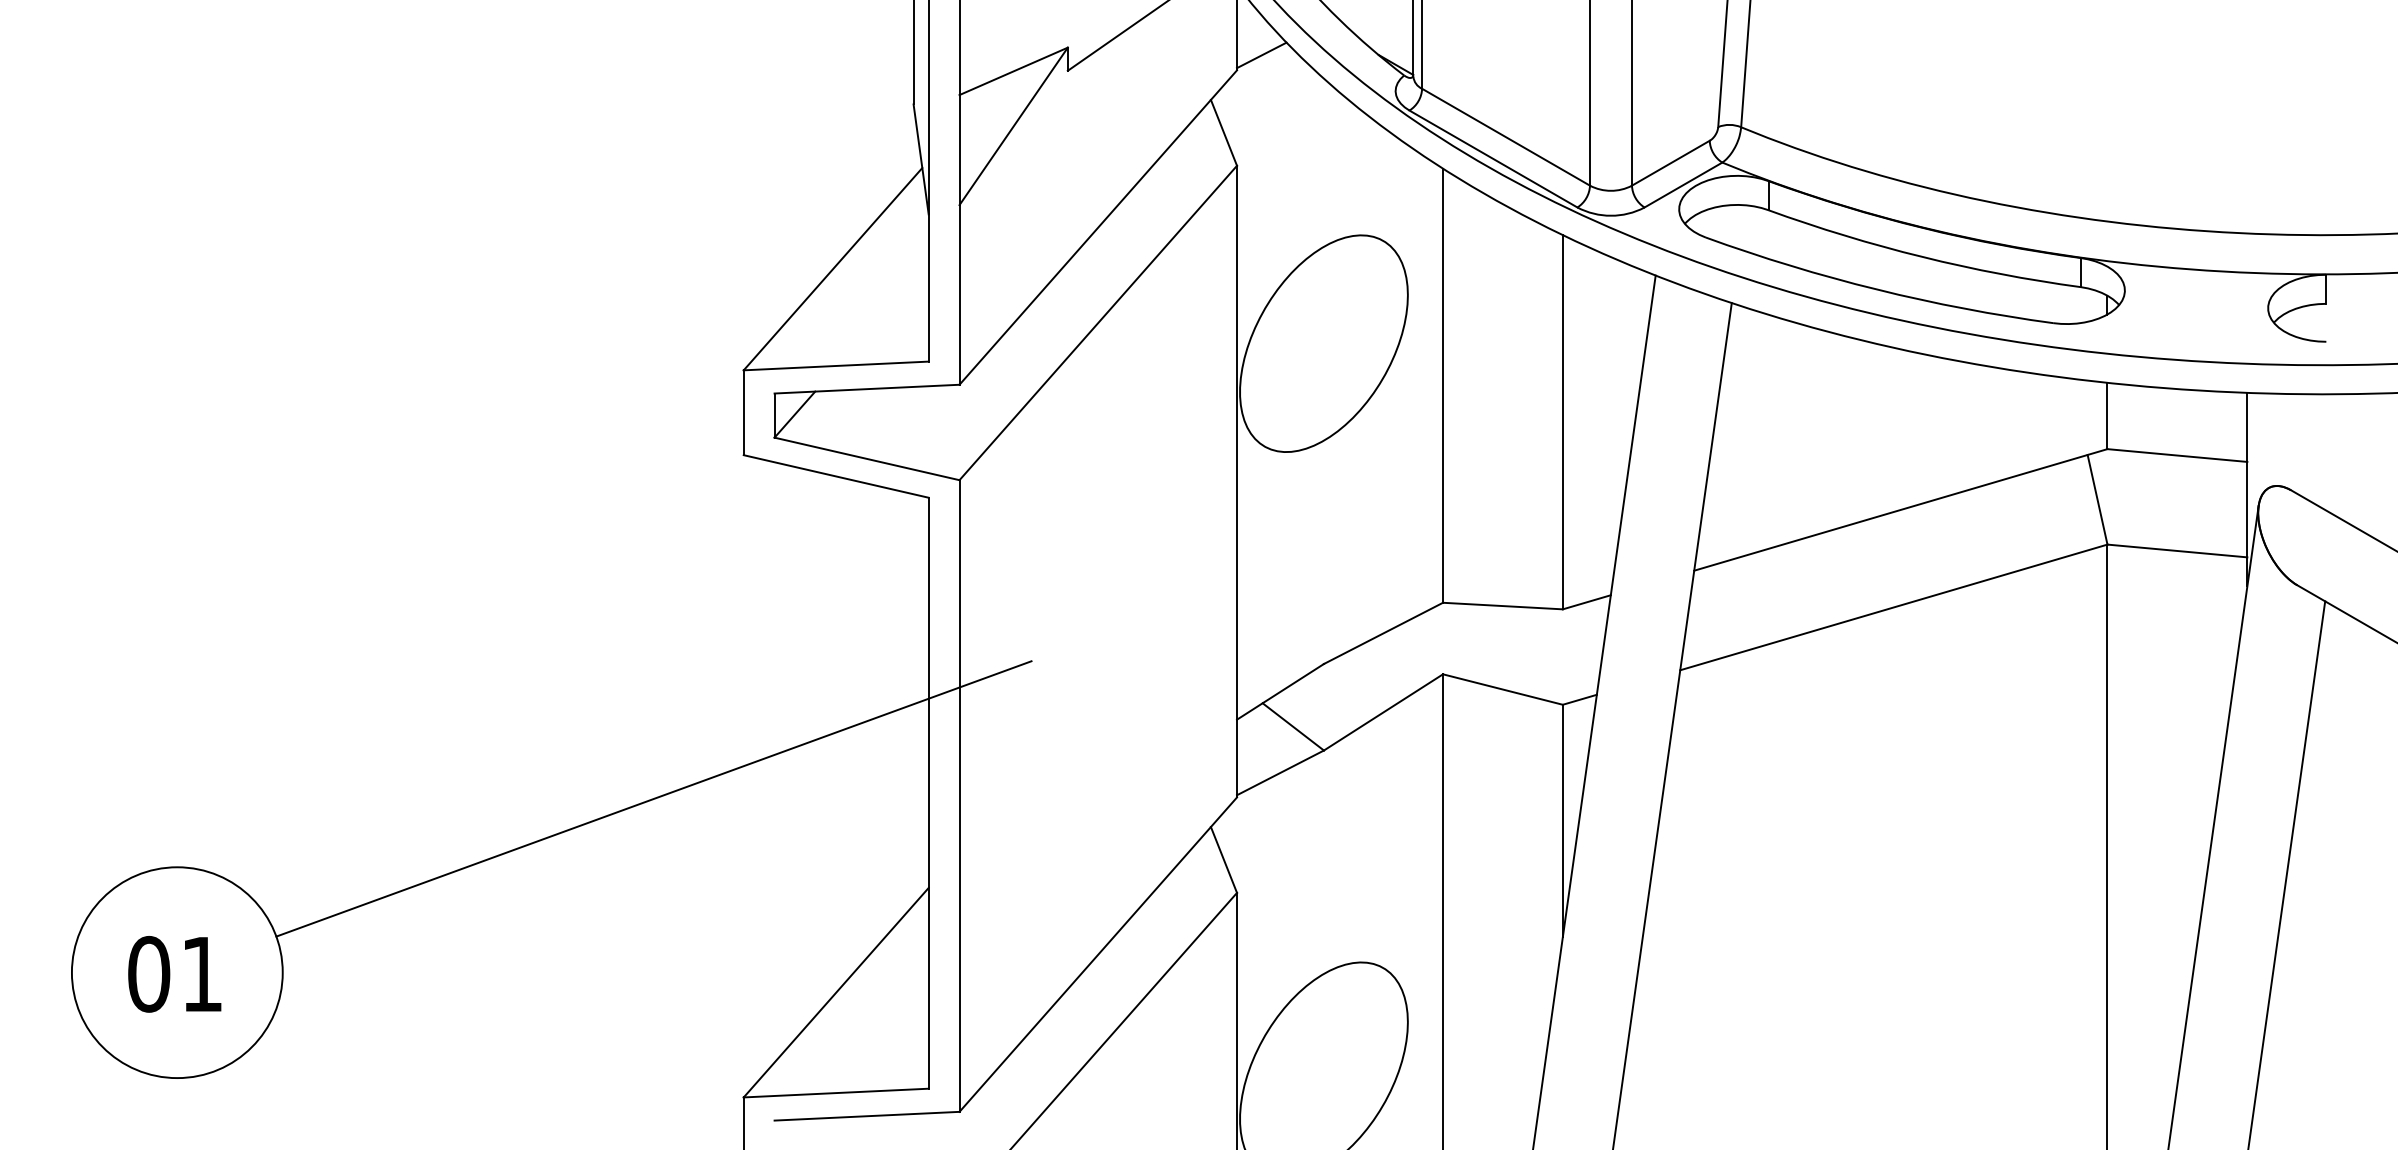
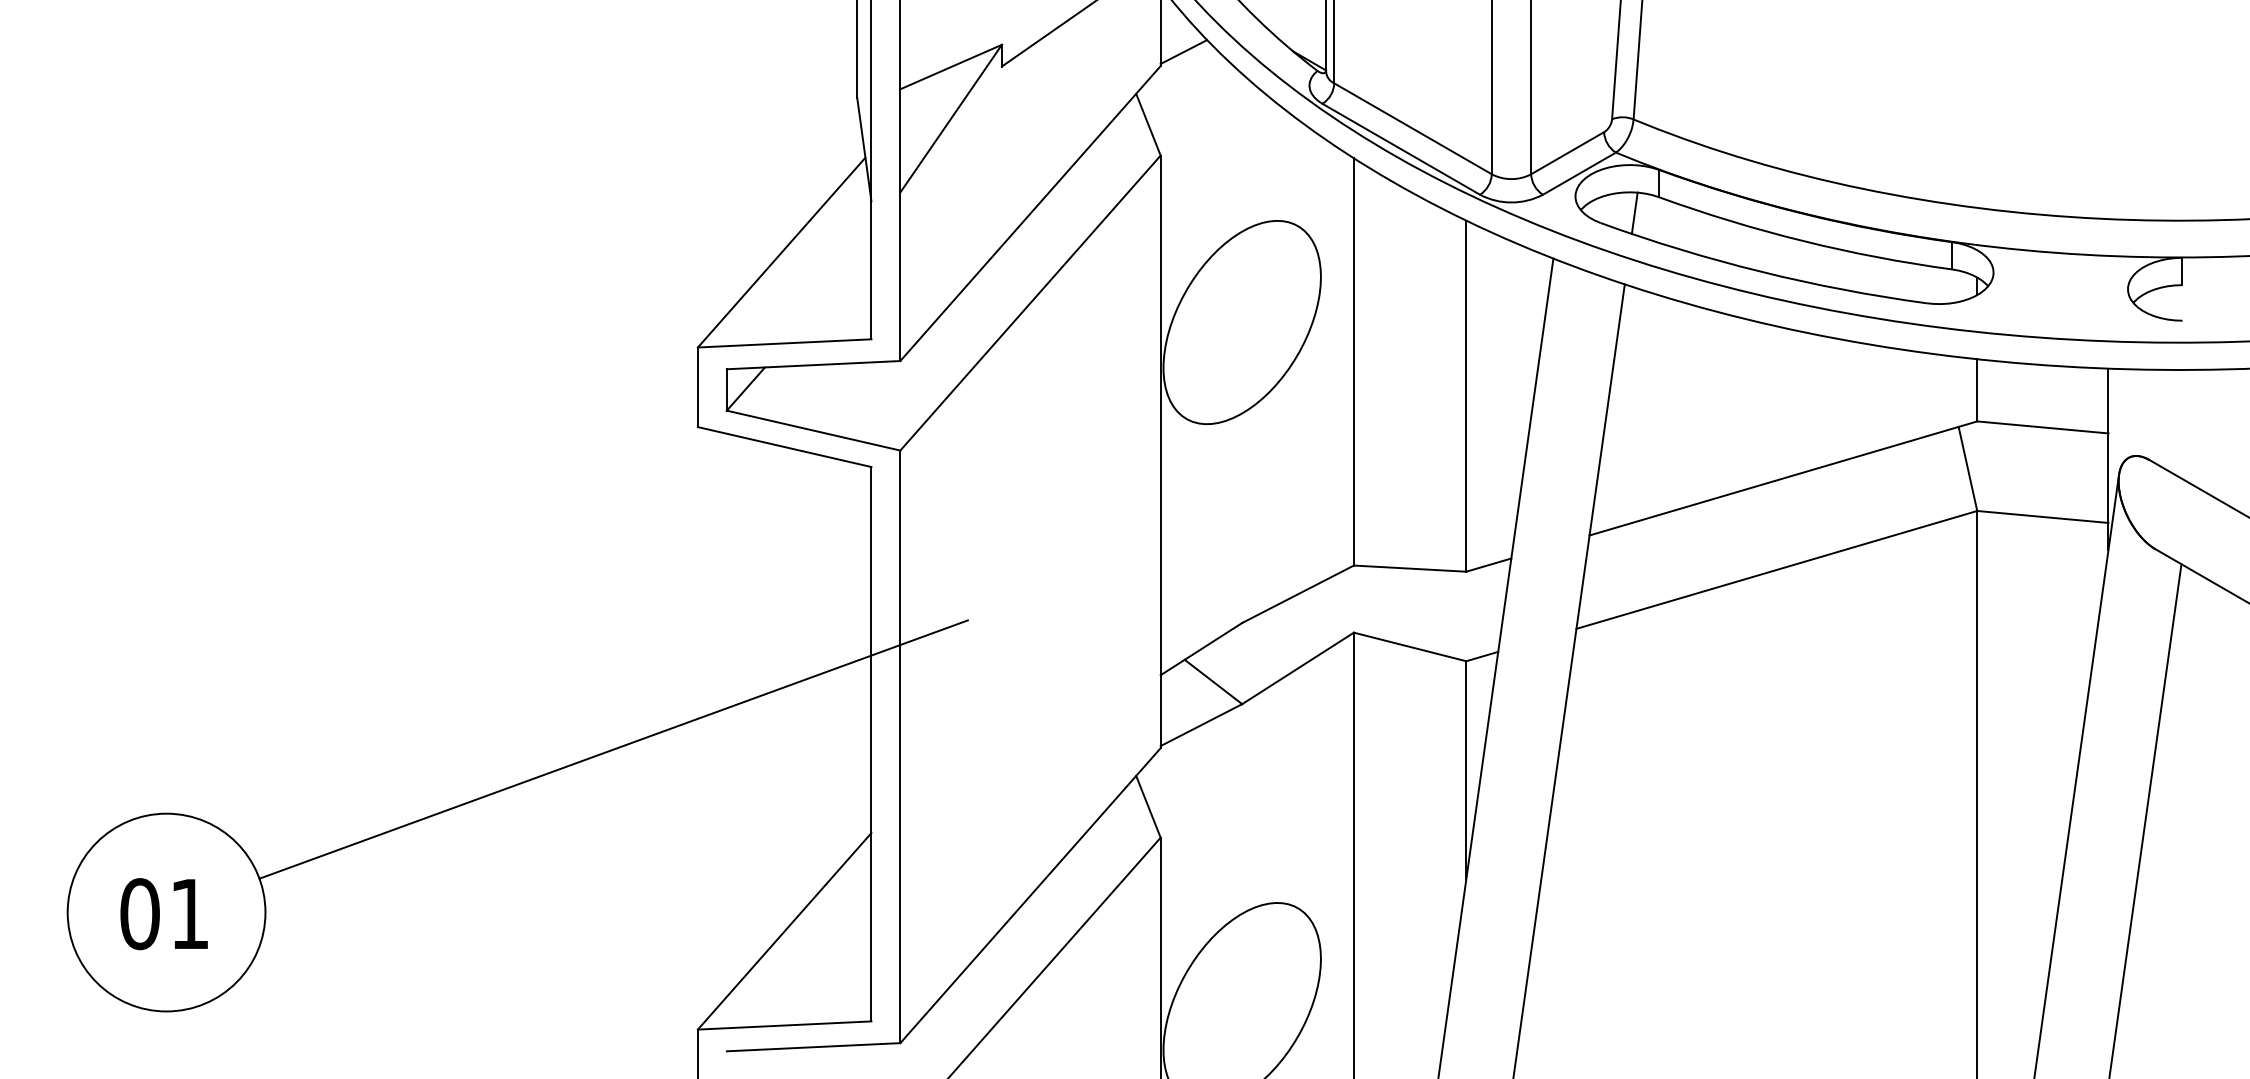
line: (1742, 227) -> (1634, 213), added

